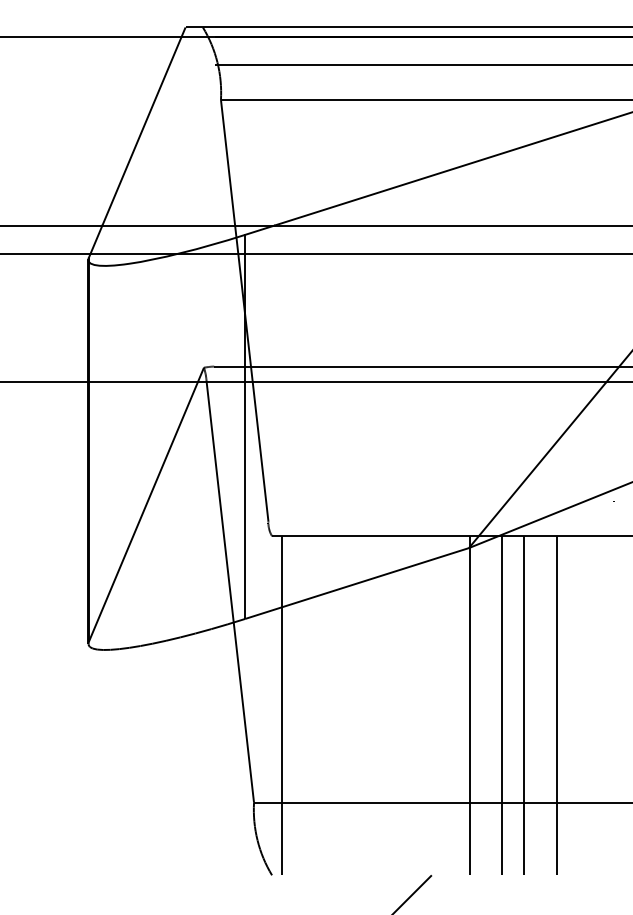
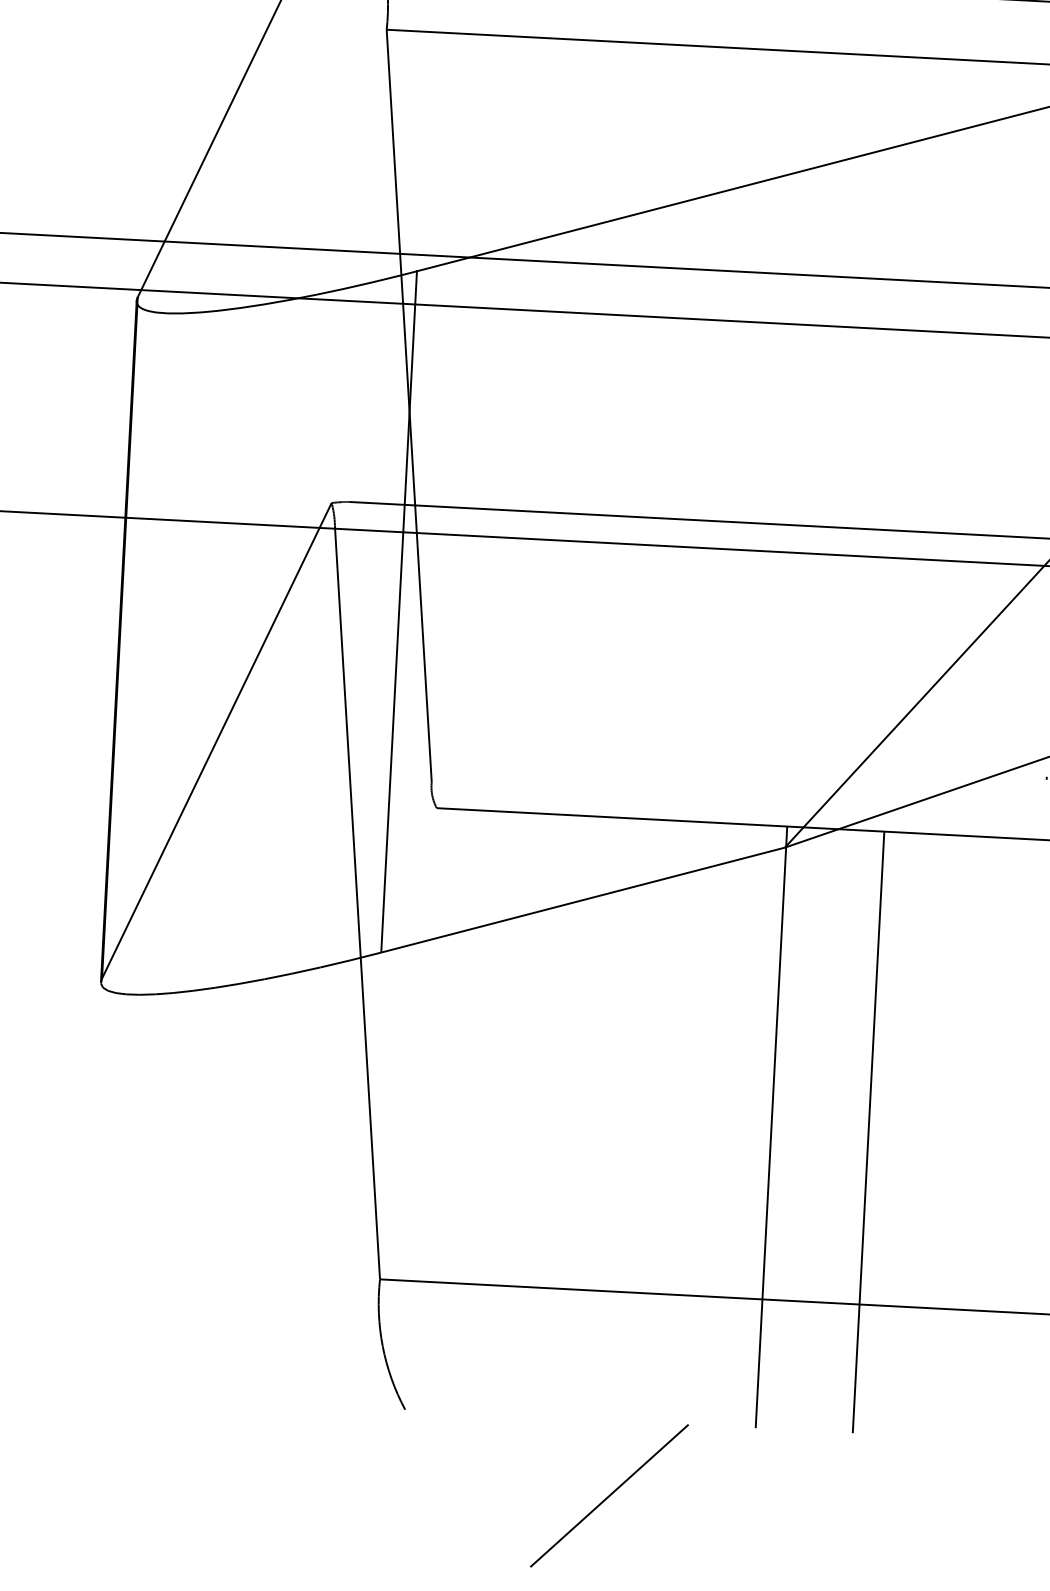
line: (282, 705) -> (439, 1109), removed
line: (502, 705) -> (829, 1129), removed
line: (556, 705) -> (925, 1134), removed

